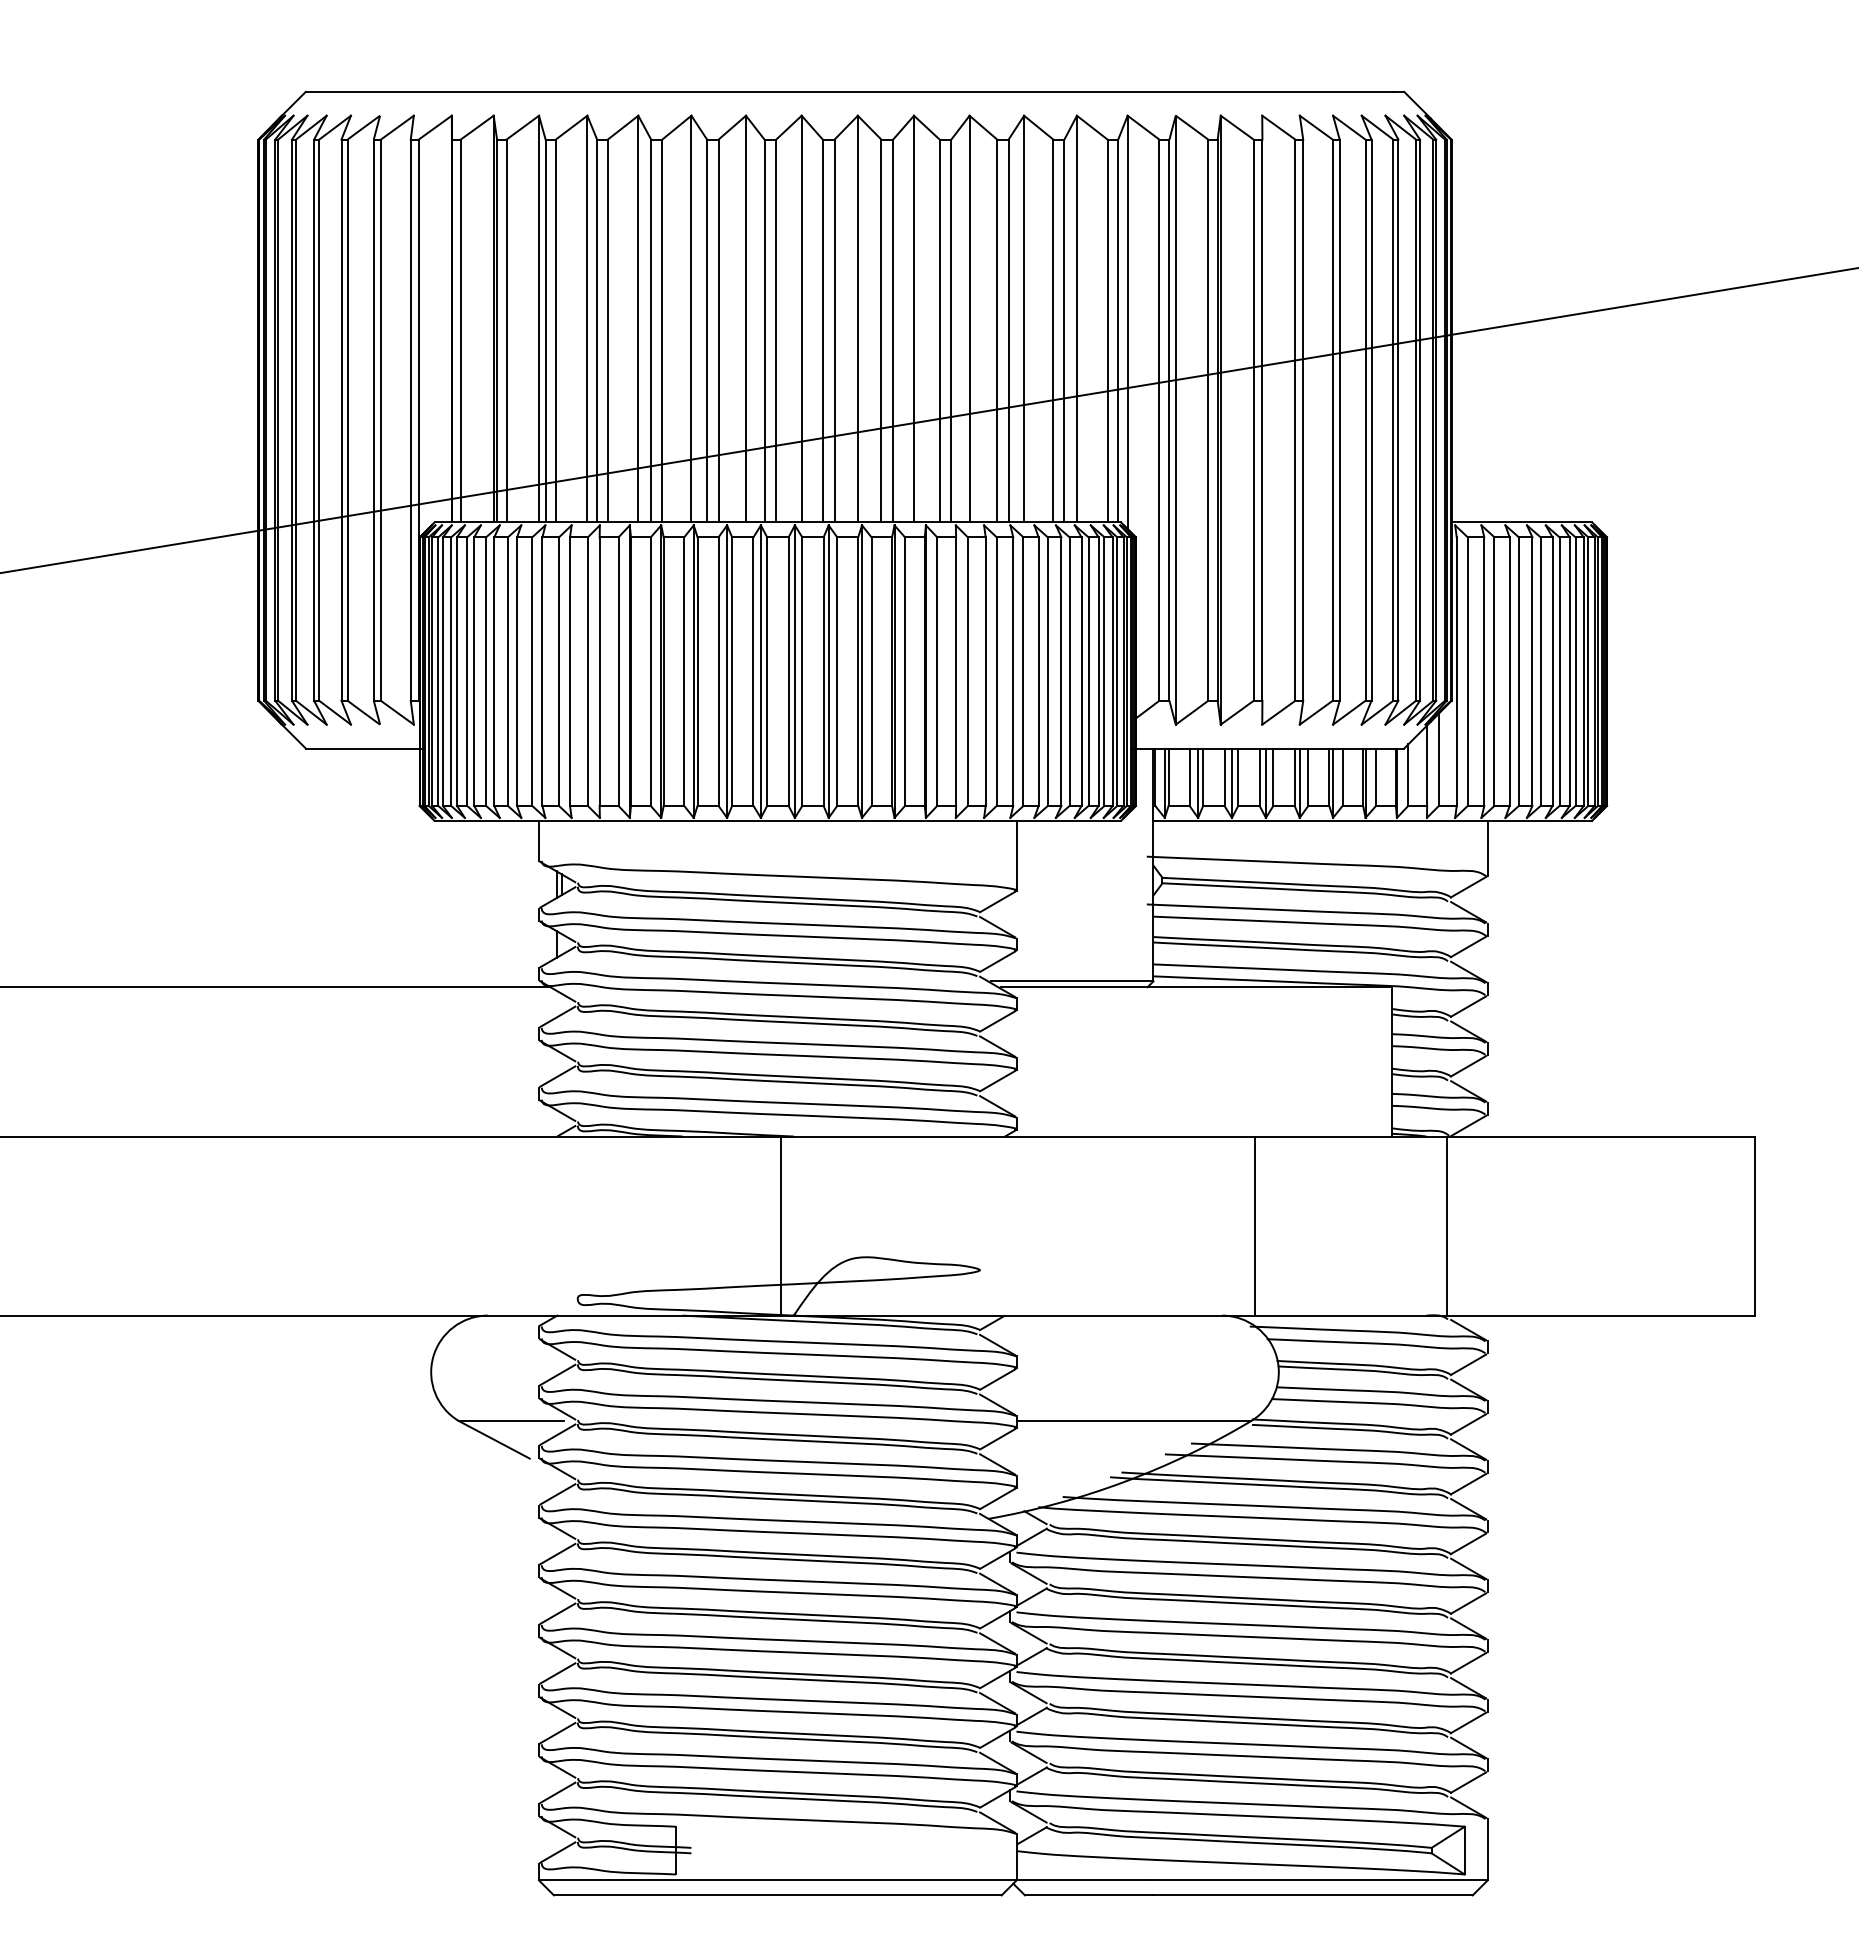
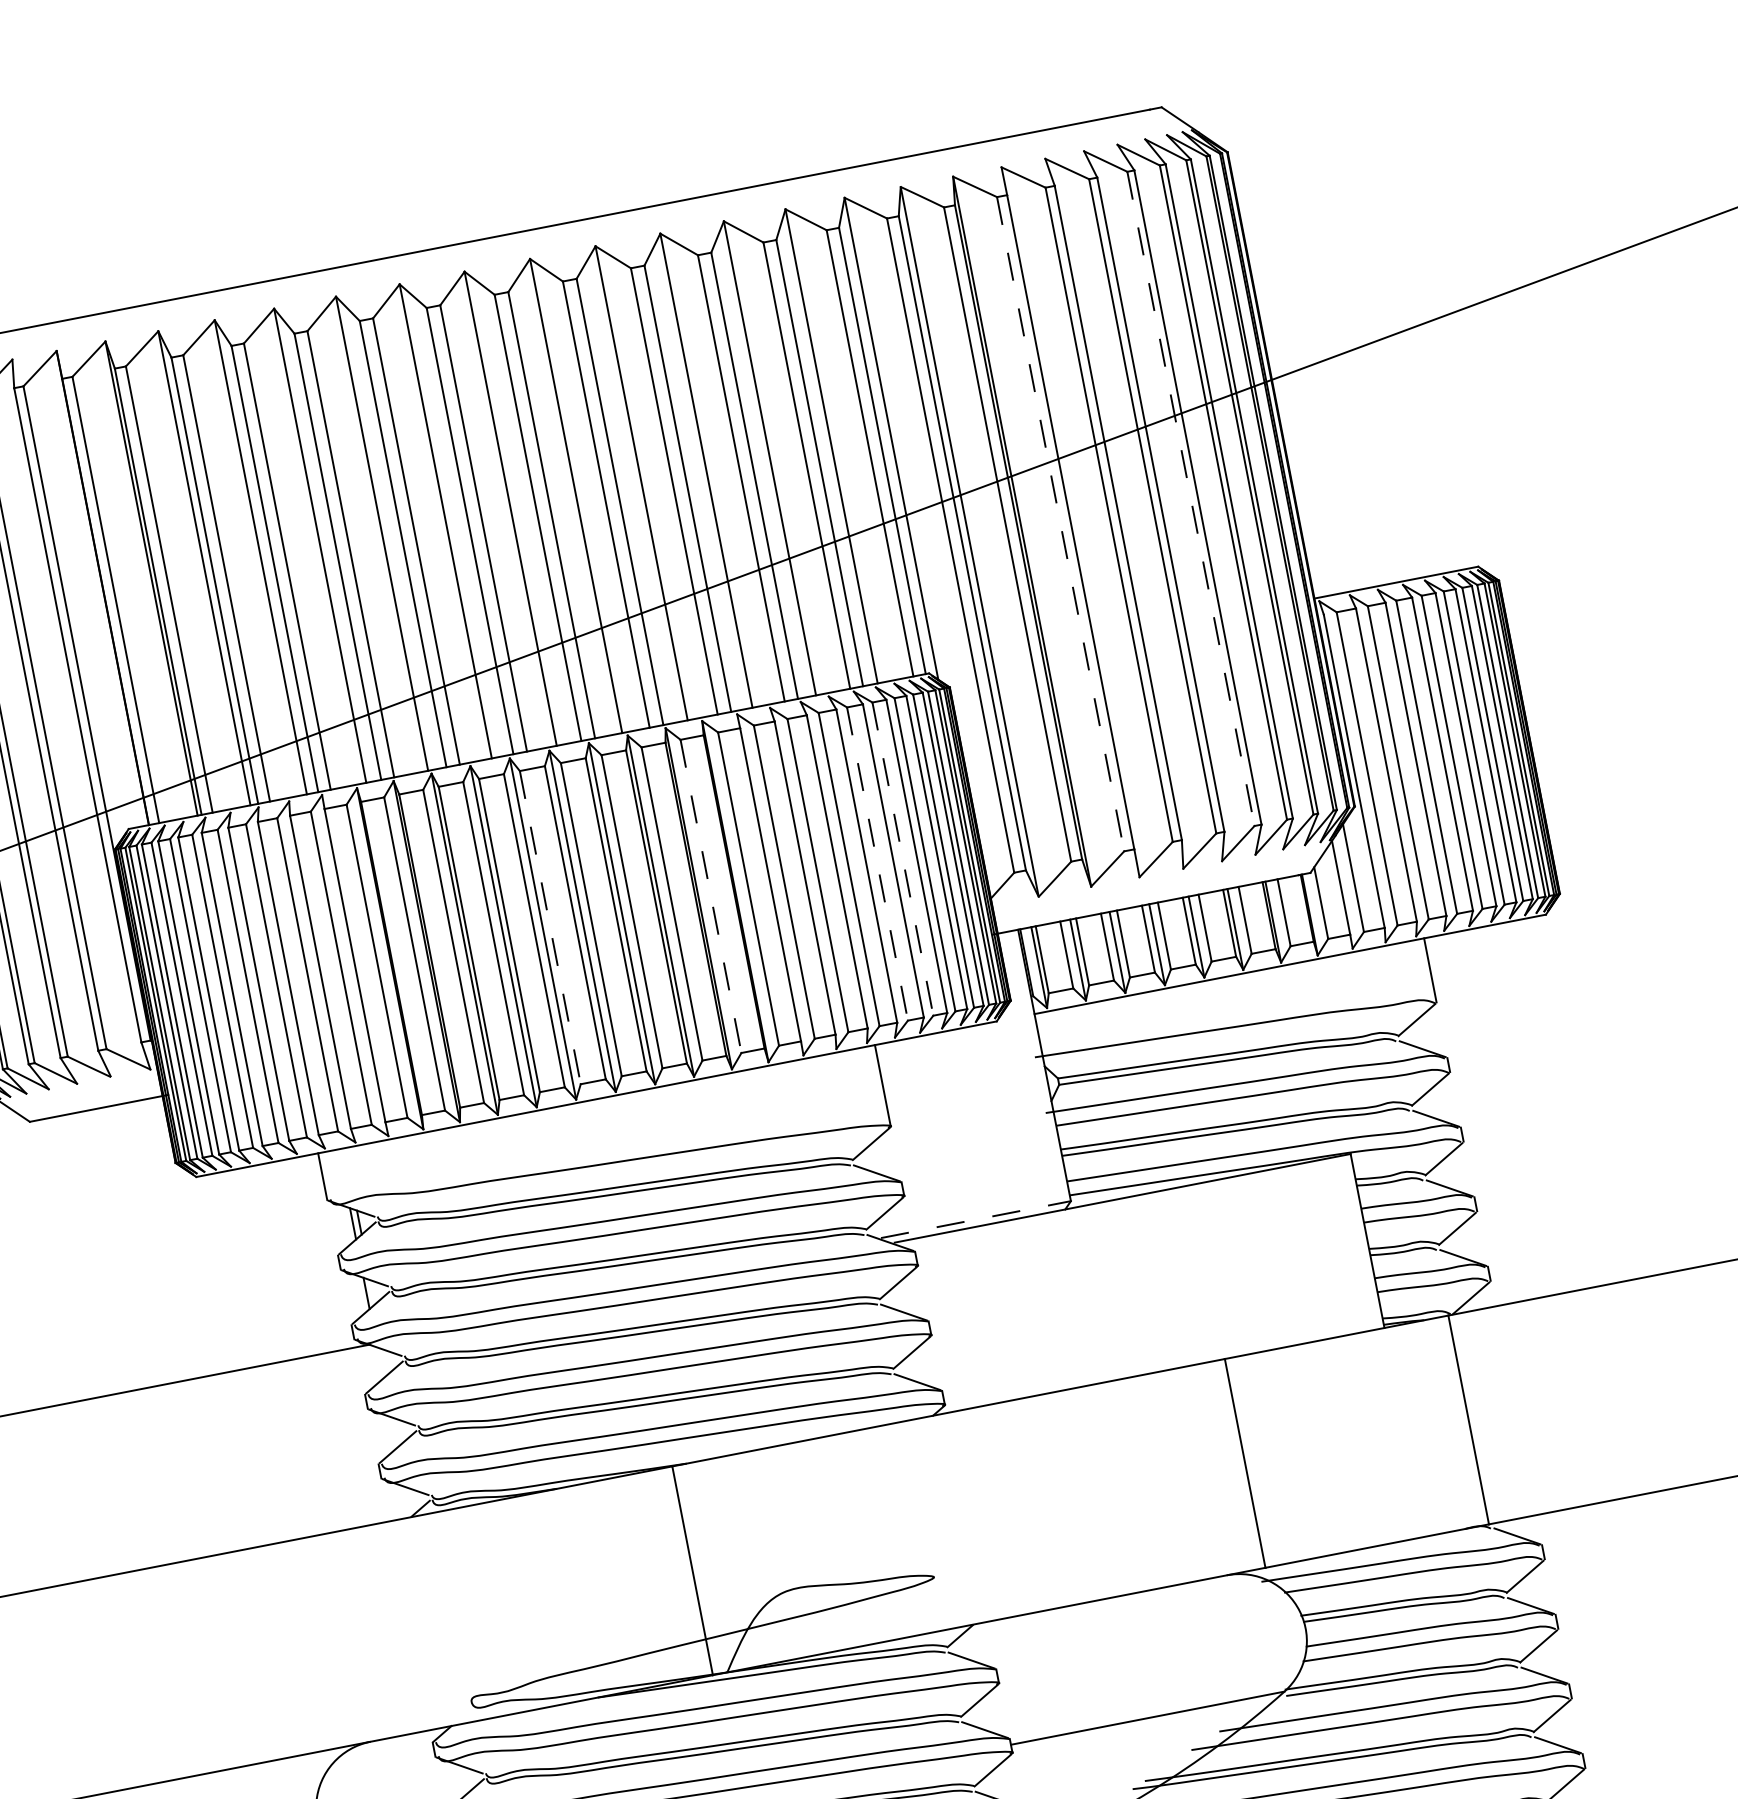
line: (1253, 420) -> (1060, 524), solid -> dashed
line: (1365, 420) -> (1190, 499), solid -> dashed
line: (767, 672) -> (550, 928), solid -> dashed
line: (904, 672) -> (710, 897), solid -> dashed
line: (1047, 672) -> (877, 865), solid -> dashed
line: (1069, 672) -> (903, 860), solid -> dashed
line: (1072, 981) -> (976, 1219), solid -> dashed

